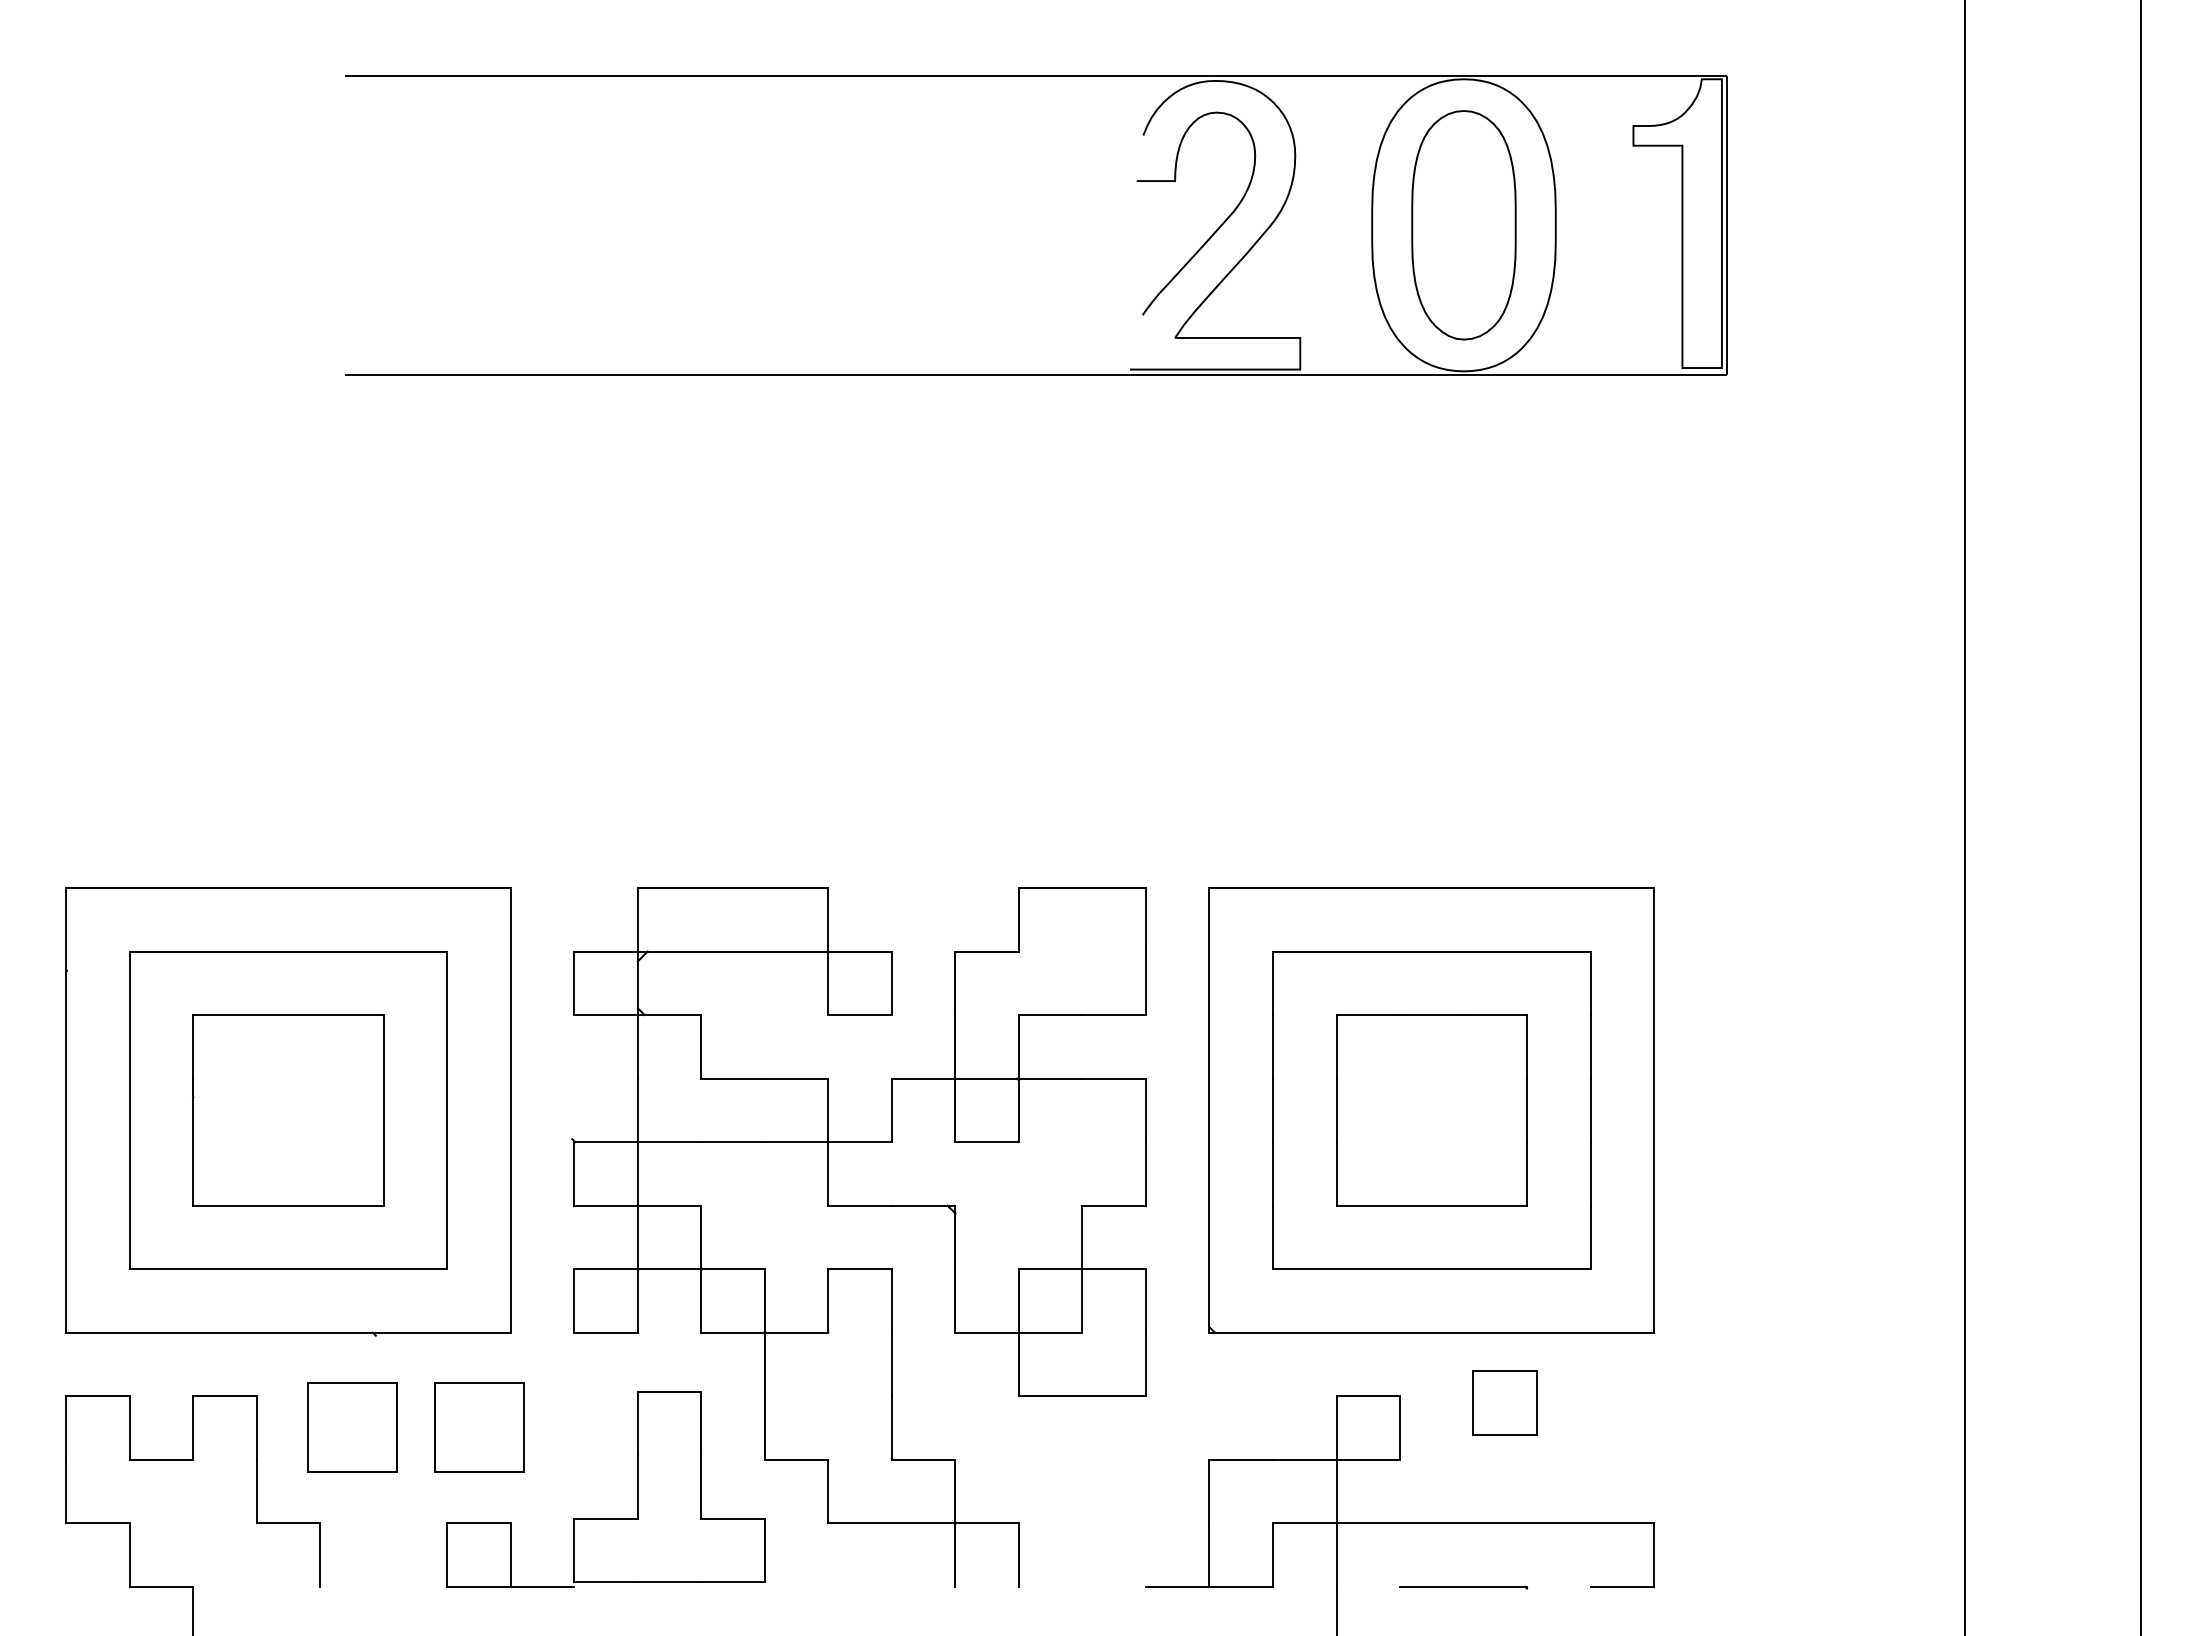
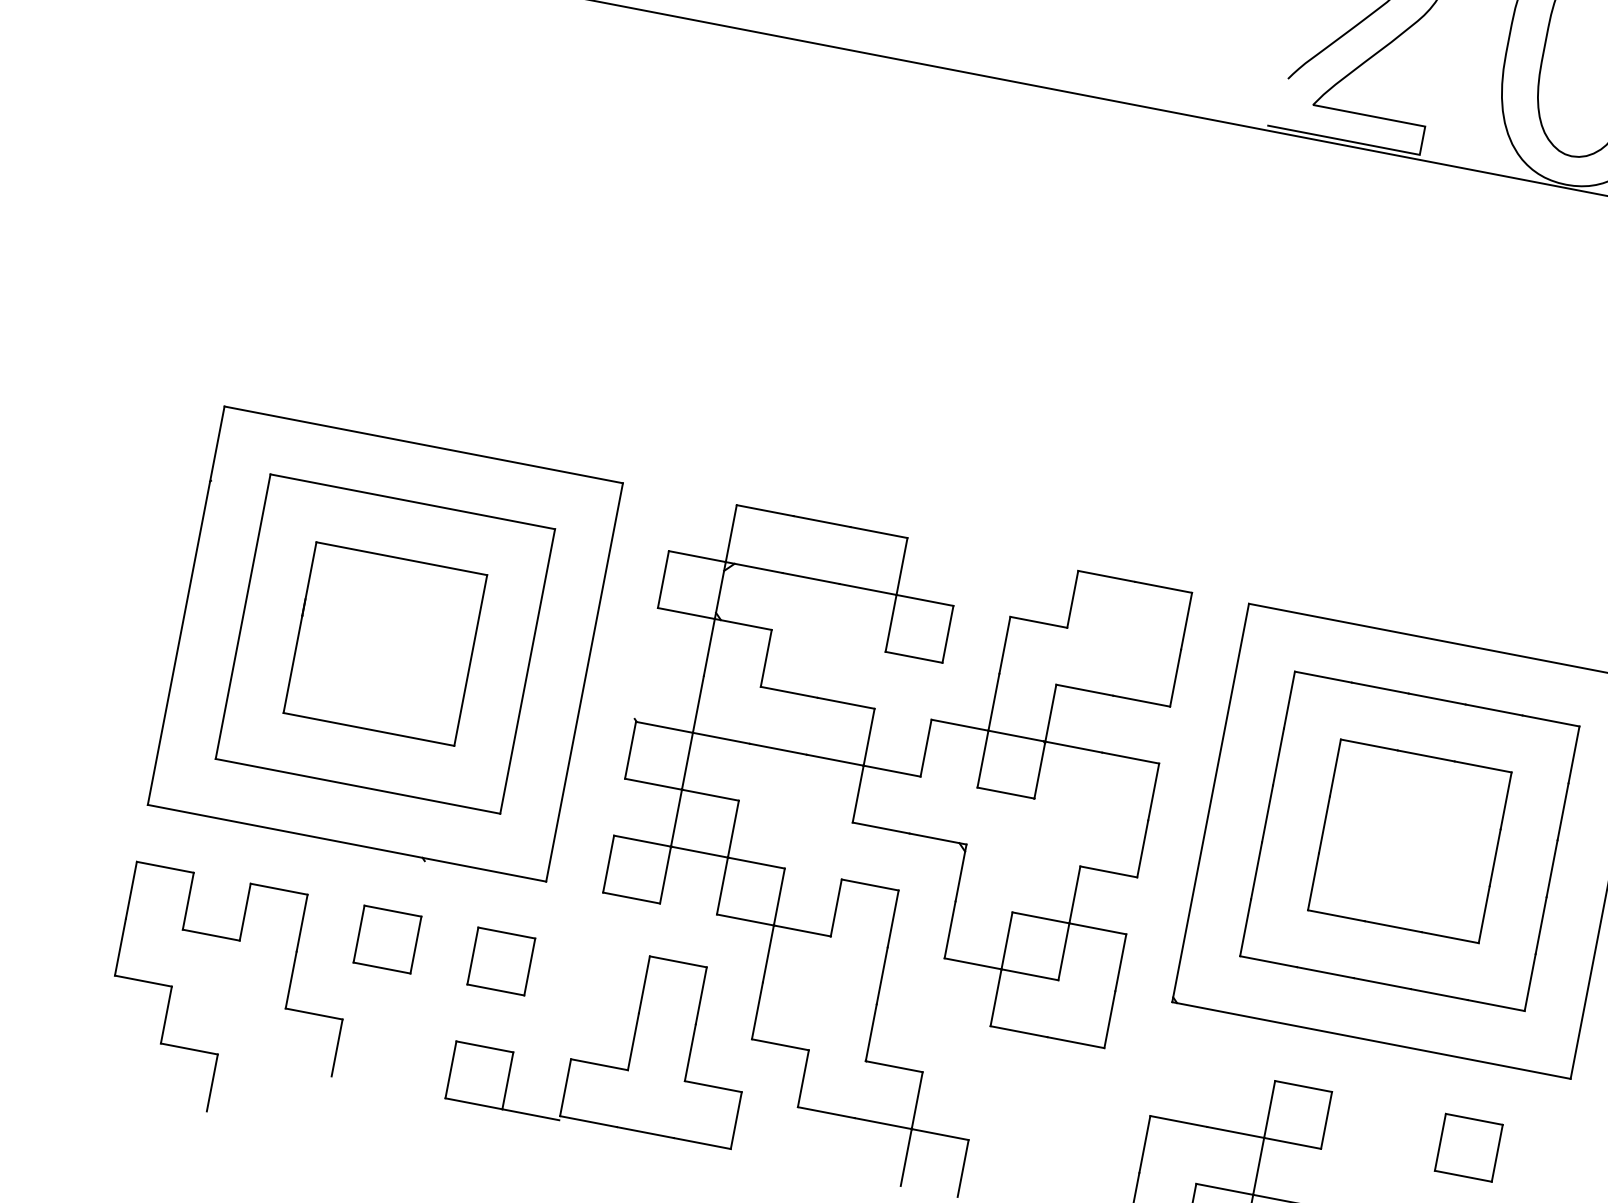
part: (1504, 1402) -> (1468, 1147), moved
part: (351, 1427) -> (387, 939), size x0.71
part: (478, 1427) -> (500, 961), size x0.71

